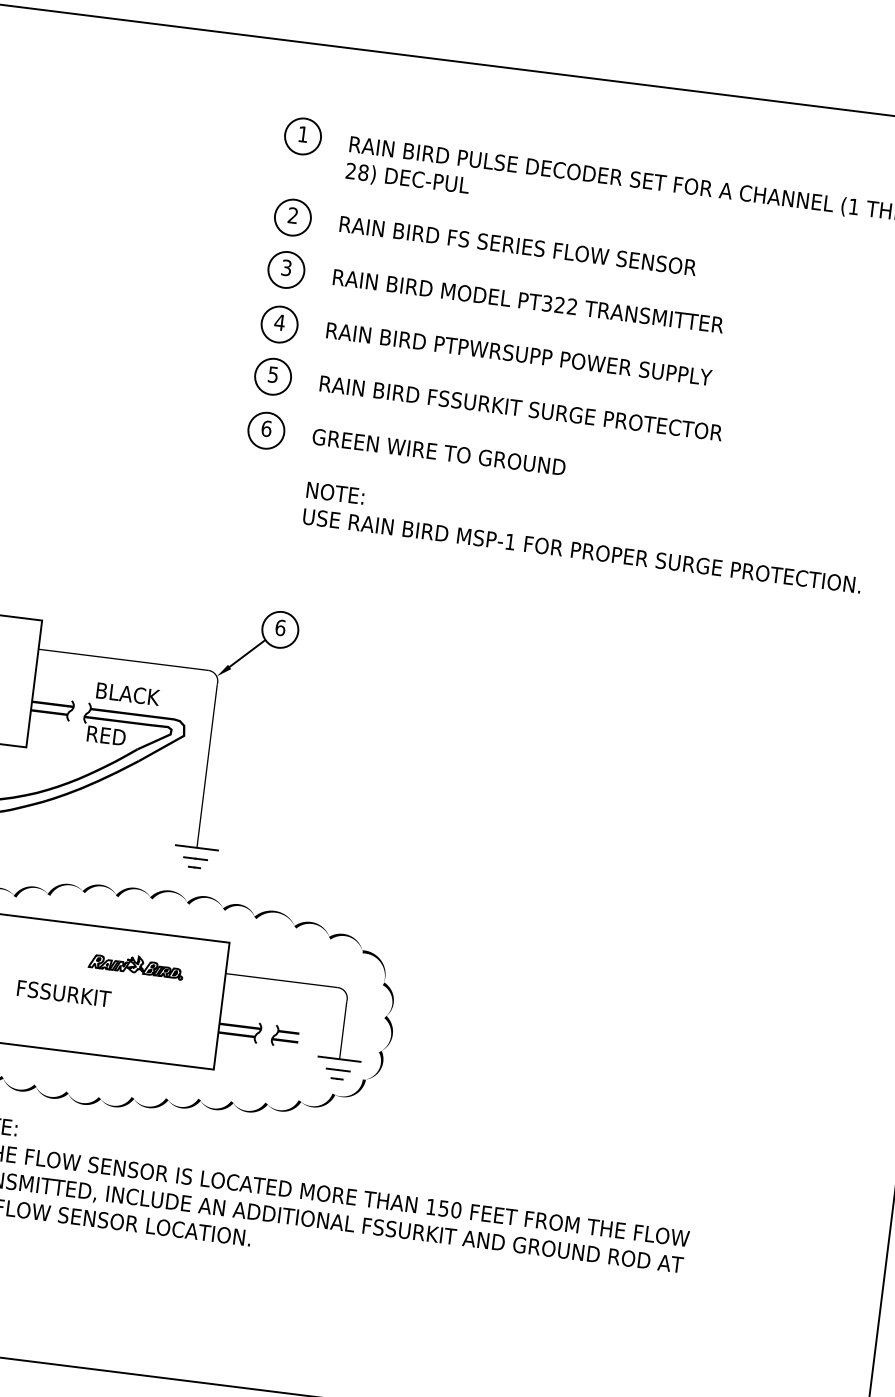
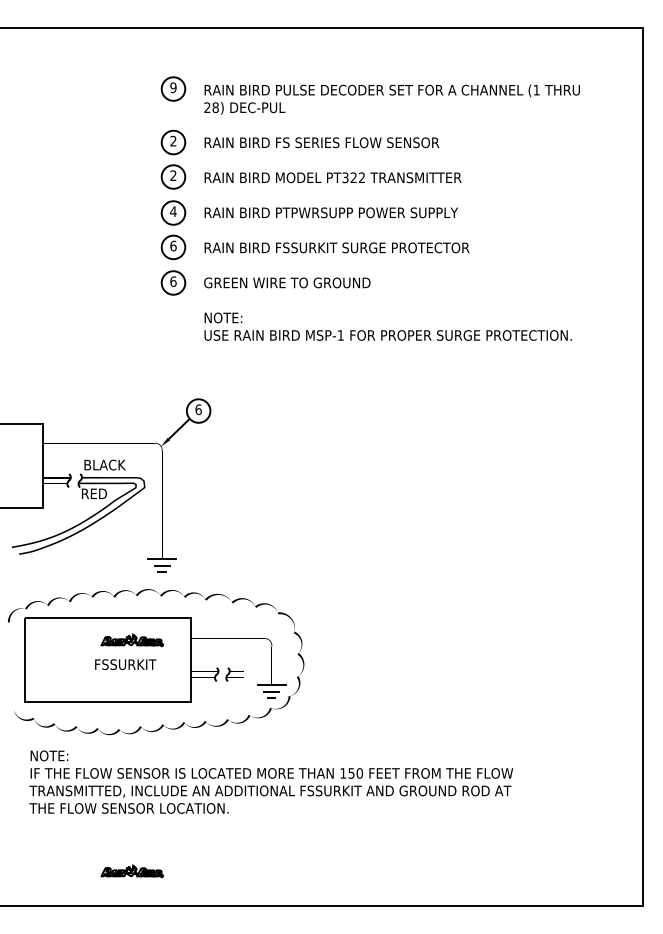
text: (303, 134) -> (173, 87), 1 -> 9
text: (286, 269) -> (173, 176), 3 -> 2
text: (273, 373) -> (173, 245), 5 -> 6
text: (63, 993) -> (125, 664), moved
part: (91, 1315) -> (131, 871), added

